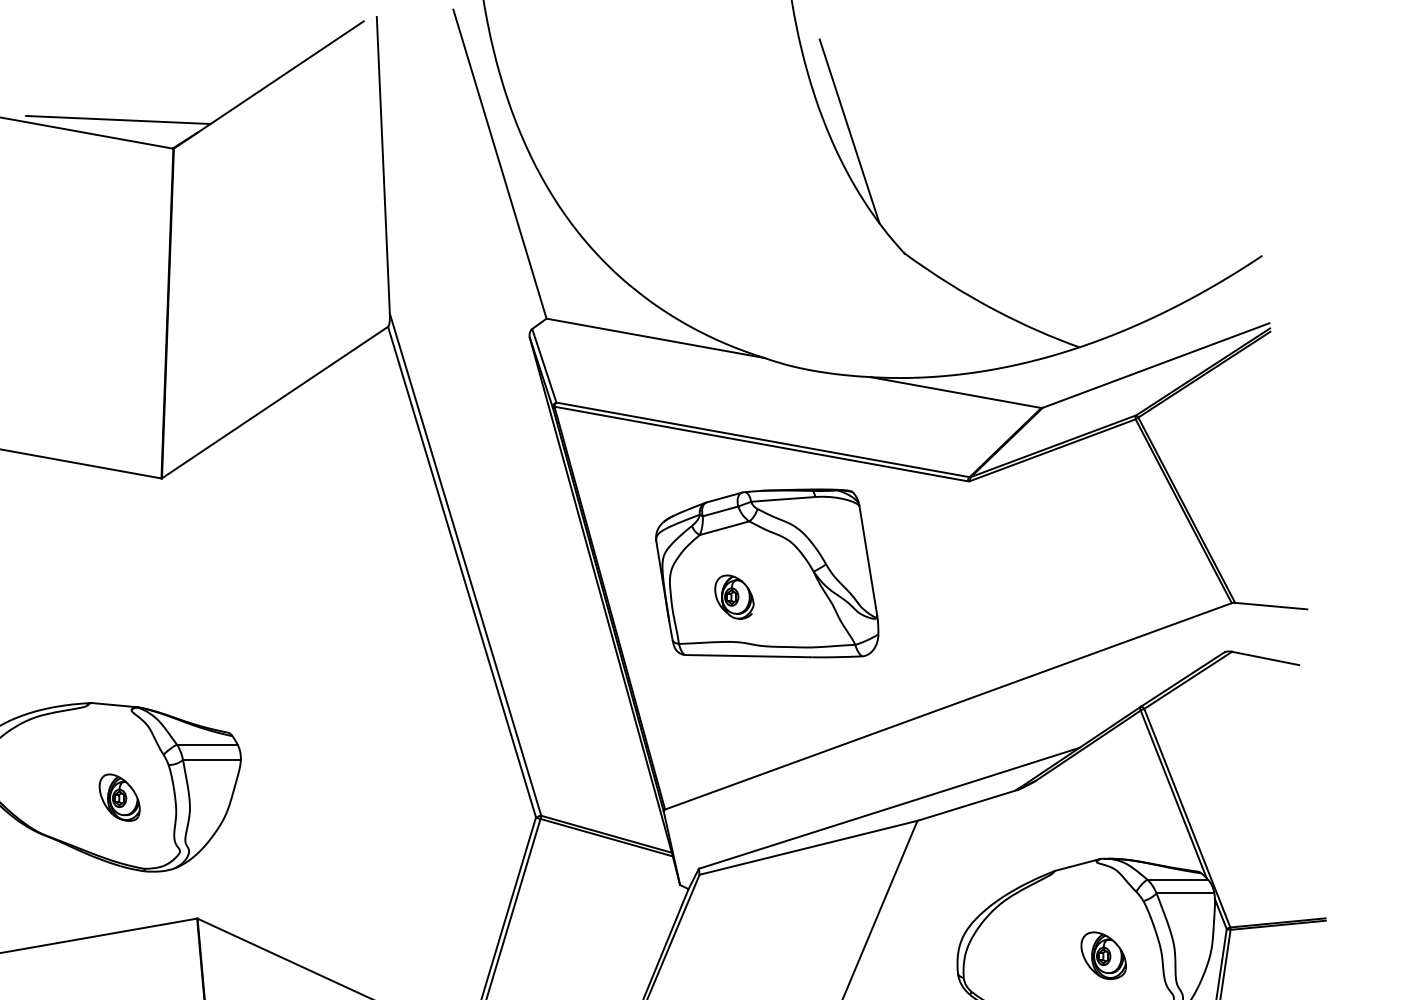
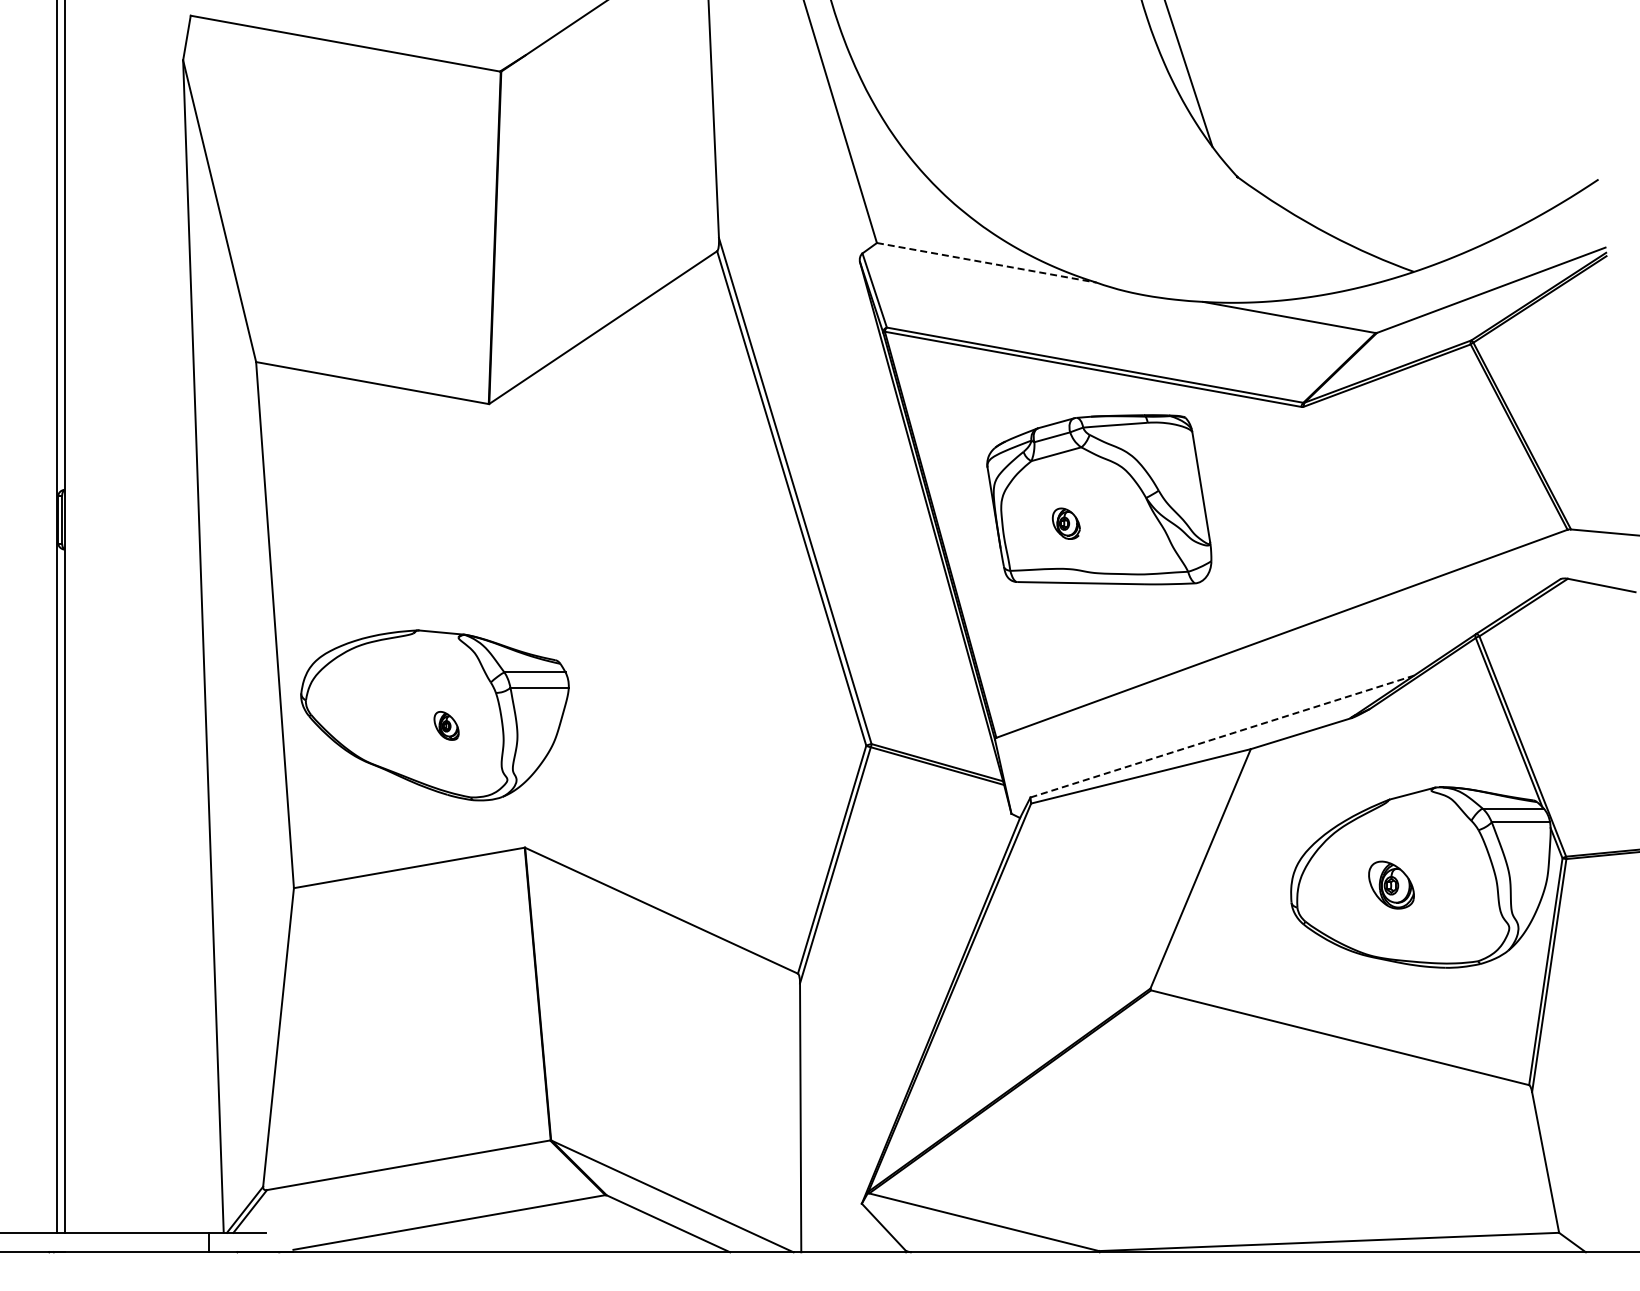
line: (118, 119) -> (445, 42), removed
line: (655, 338) -> (986, 262), solid -> dashed
part: (734, 596) -> (1066, 523), size x0.7
part: (119, 797) -> (446, 725), size x0.6
line: (889, 808) -> (1222, 736), solid -> dashed
part: (1103, 955) -> (1391, 884), moved

